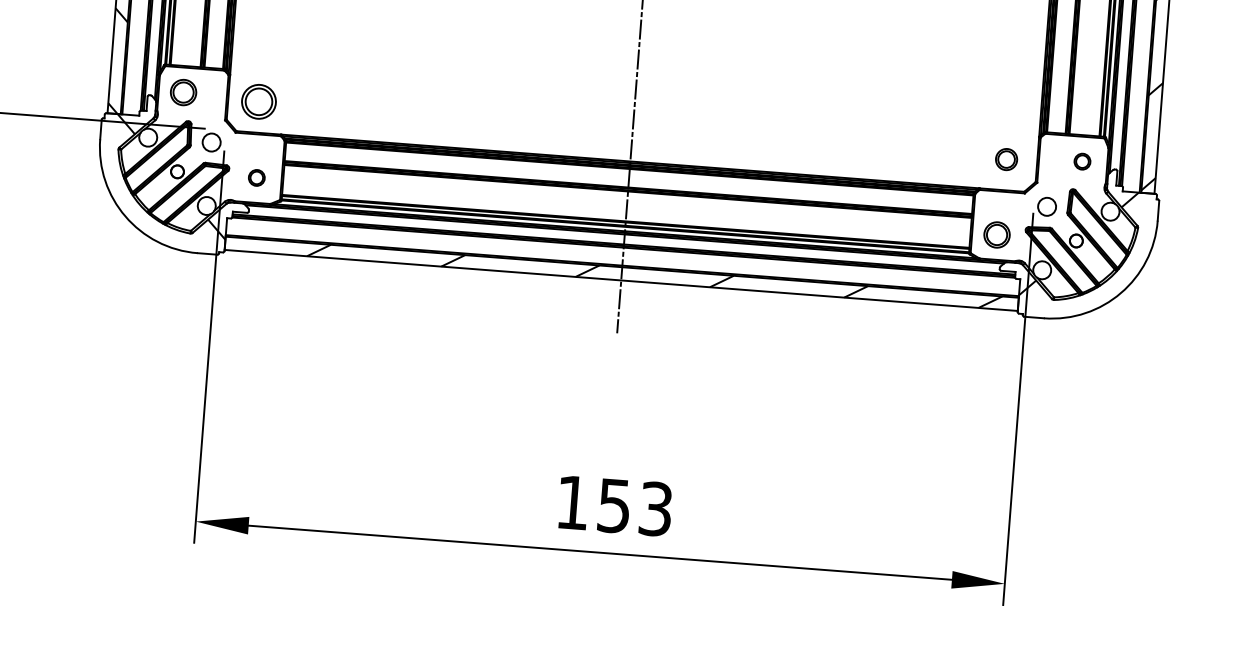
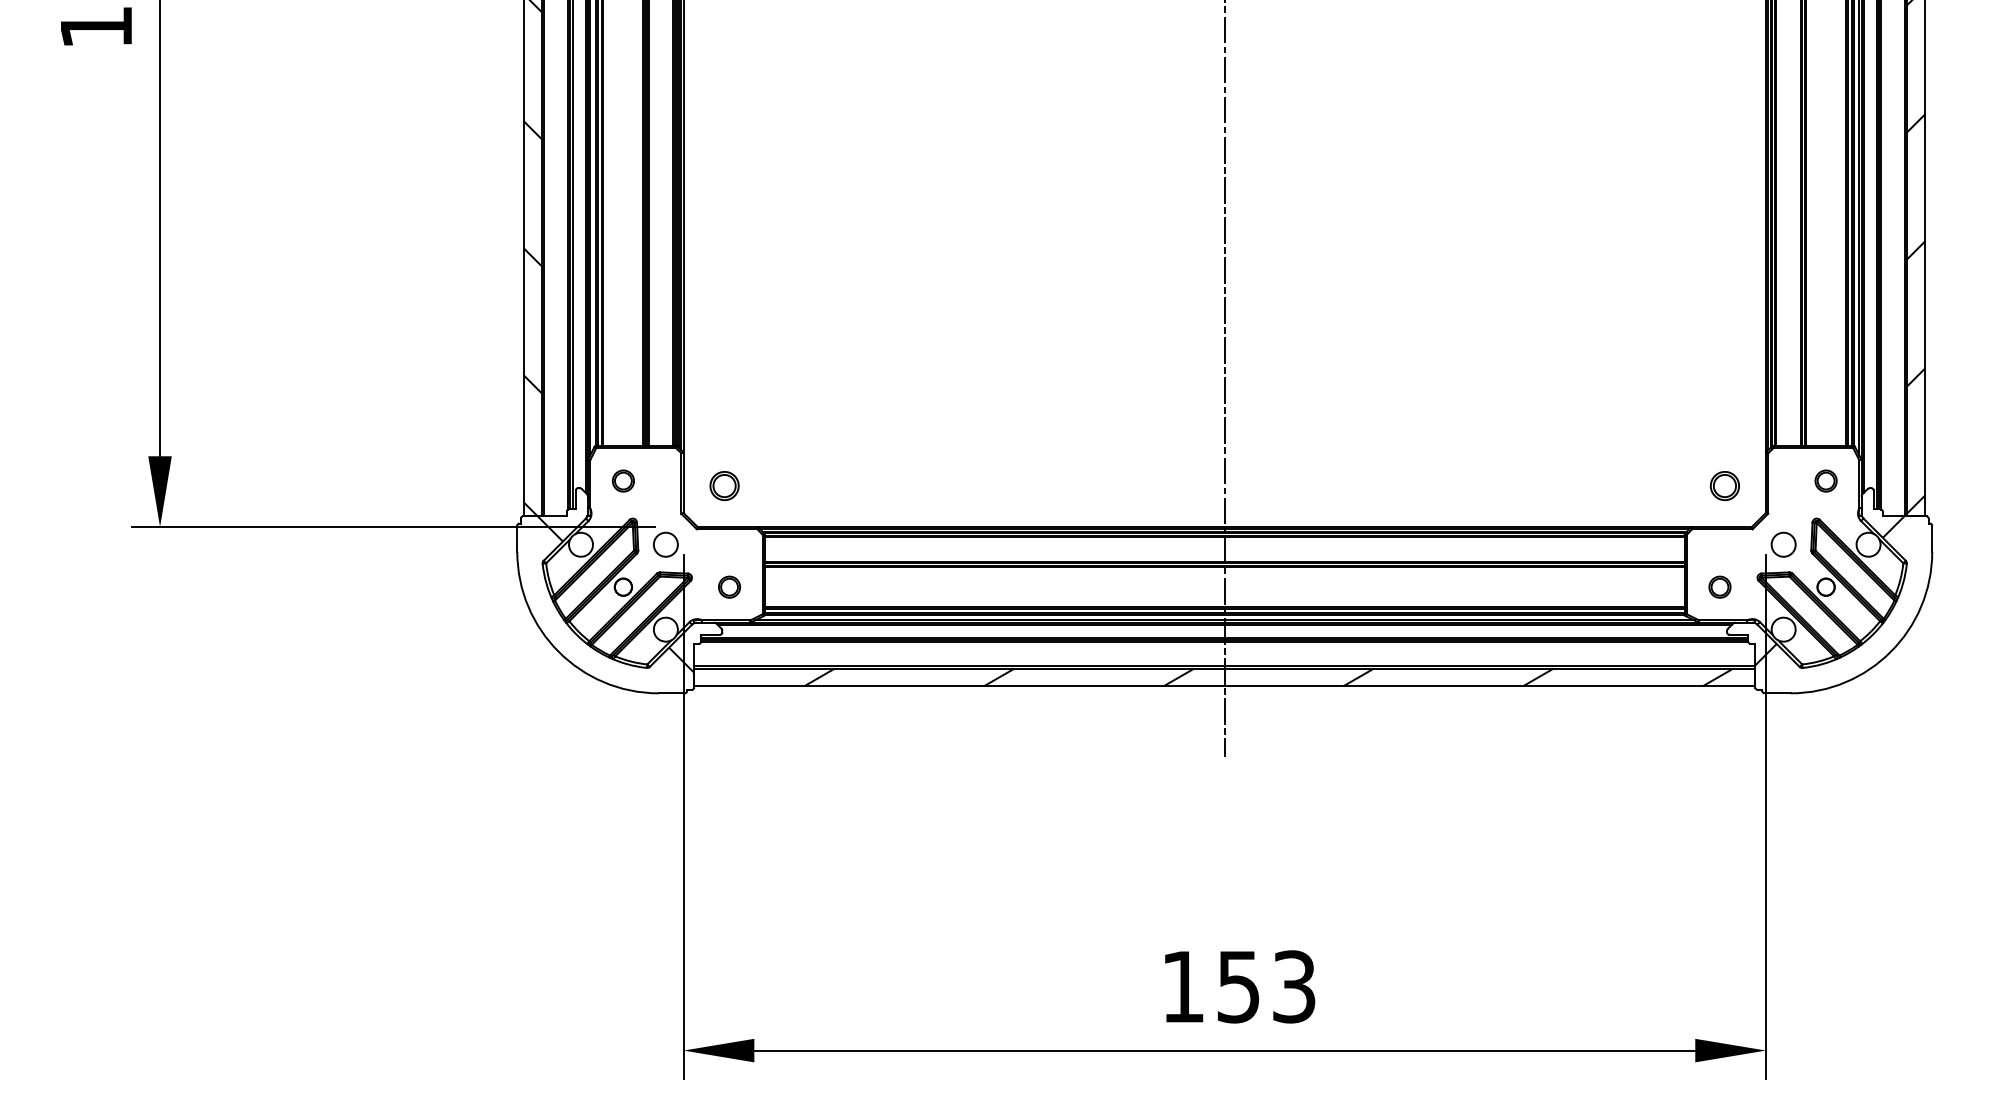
part: (183, 92) -> (623, 480), size x0.62
part: (258, 102) -> (724, 486), size x0.62
part: (996, 234) -> (1719, 586), size x0.62

